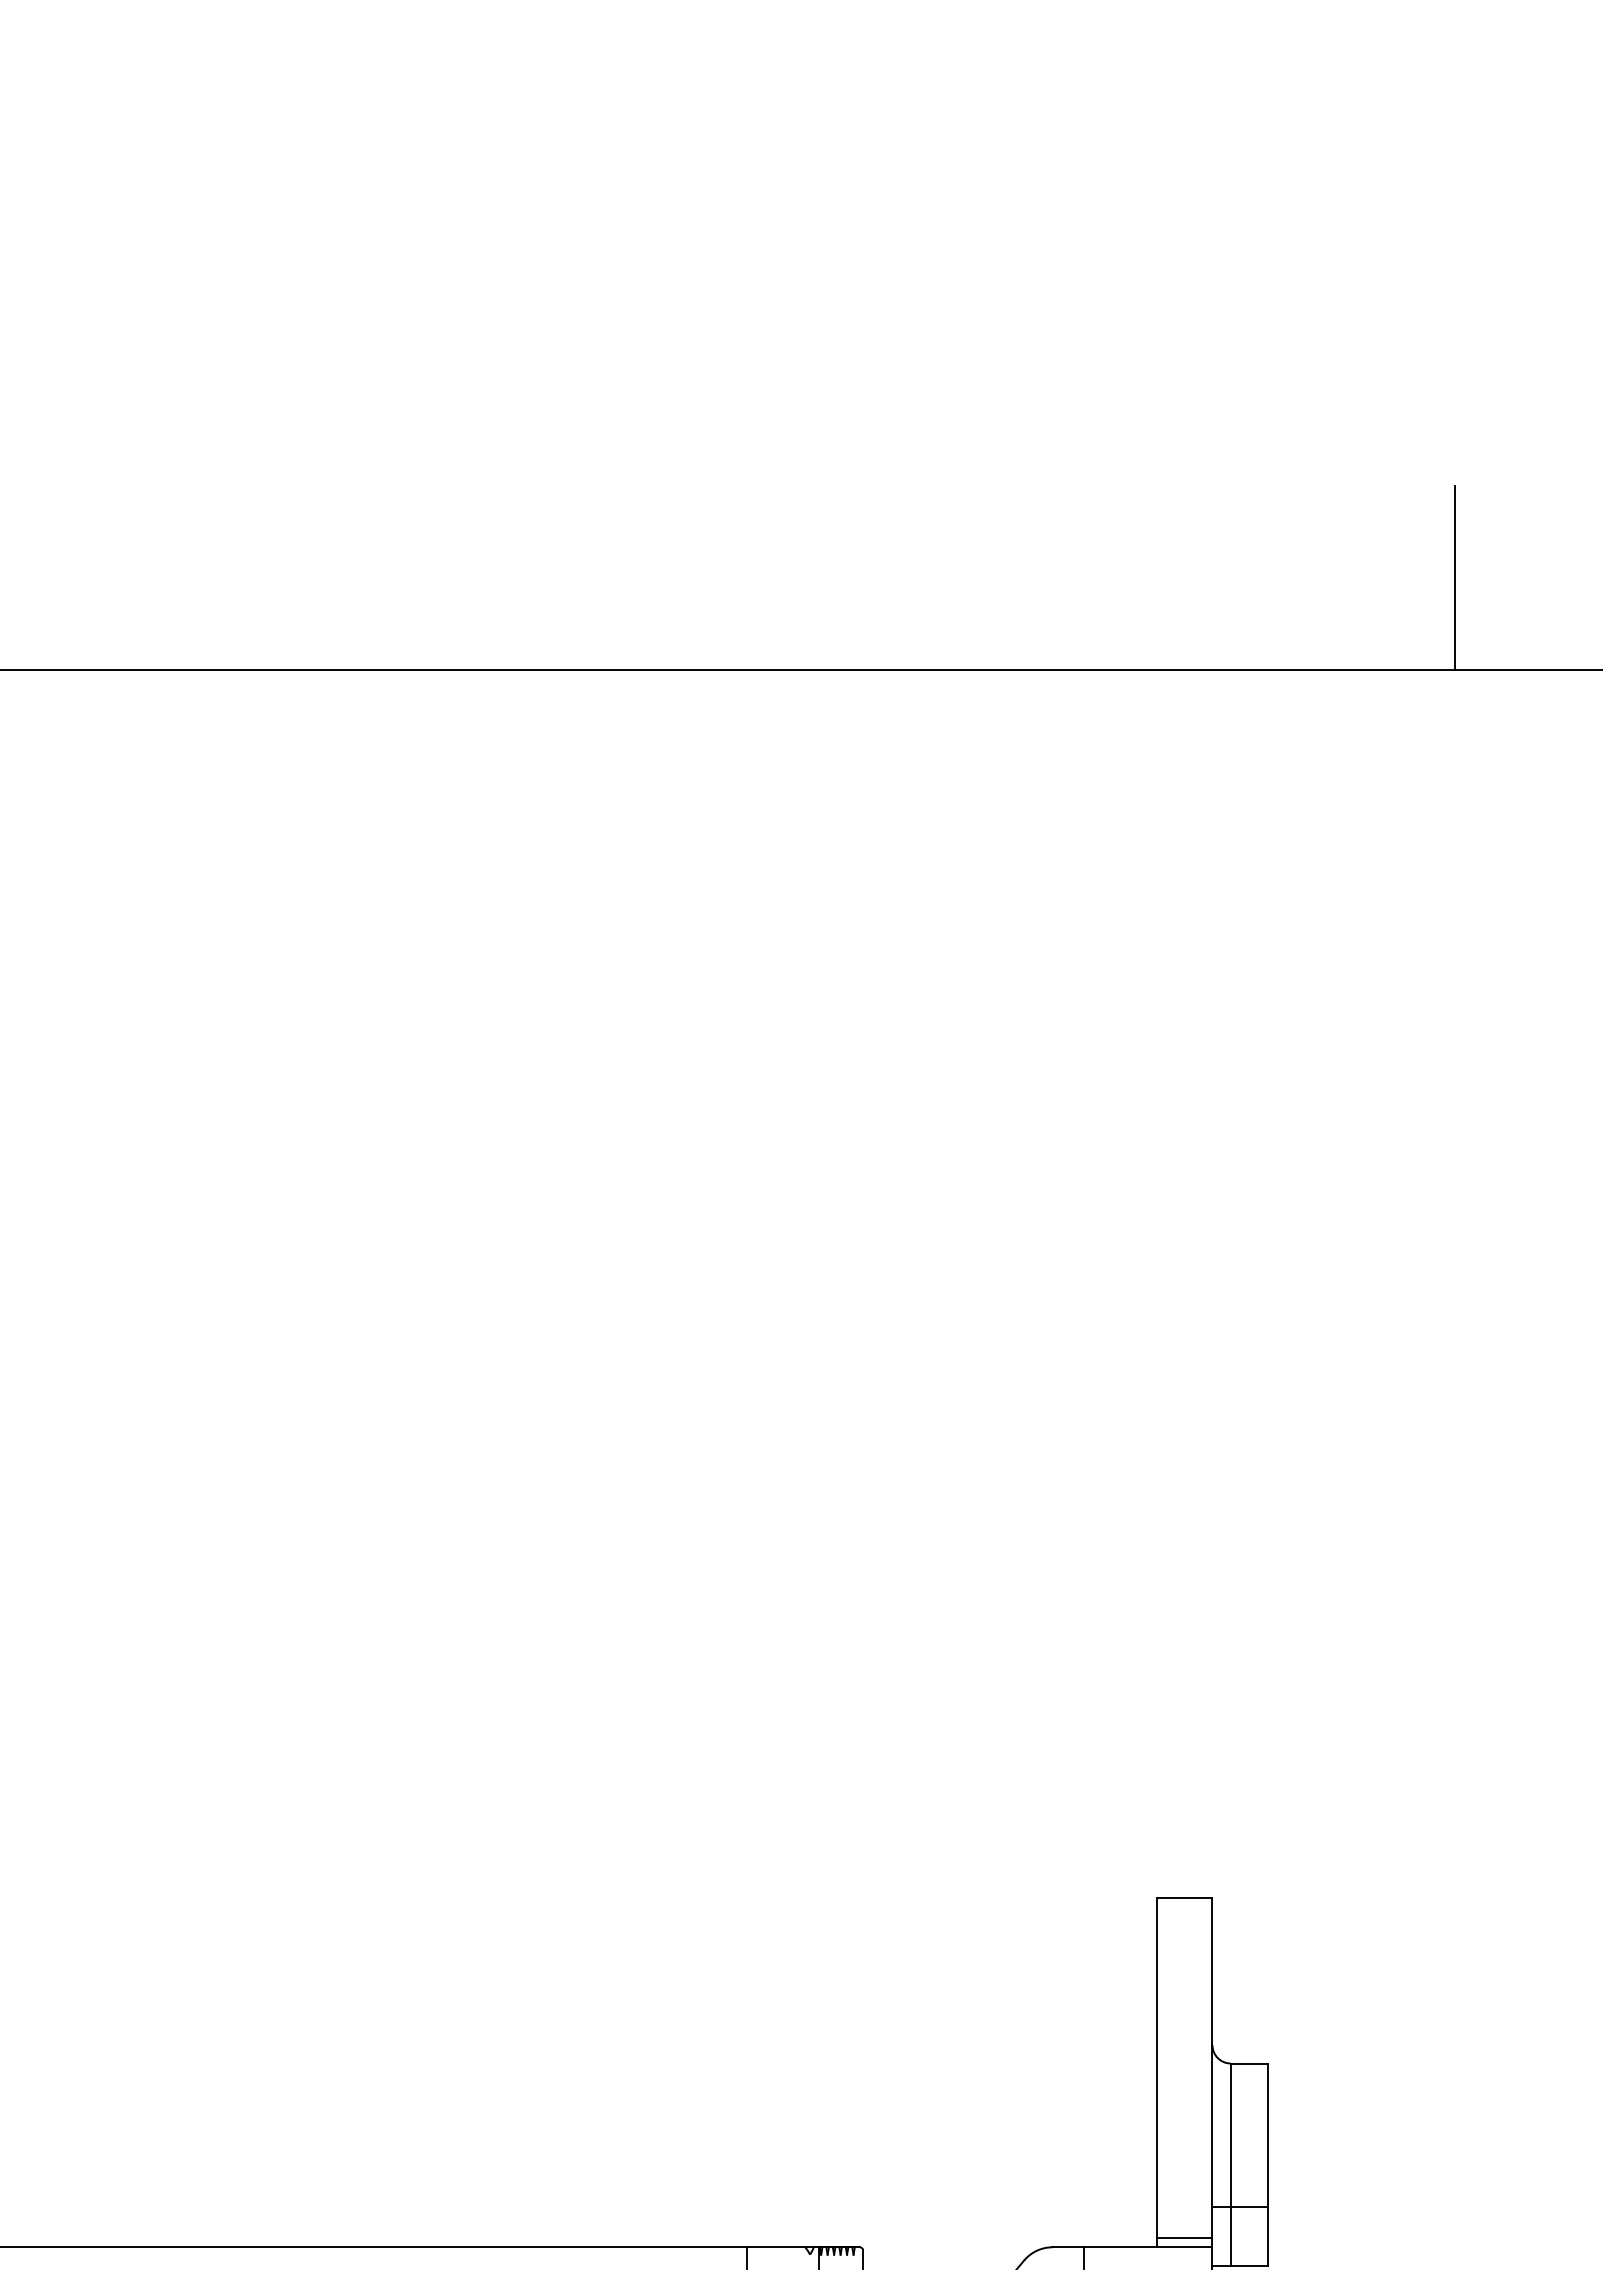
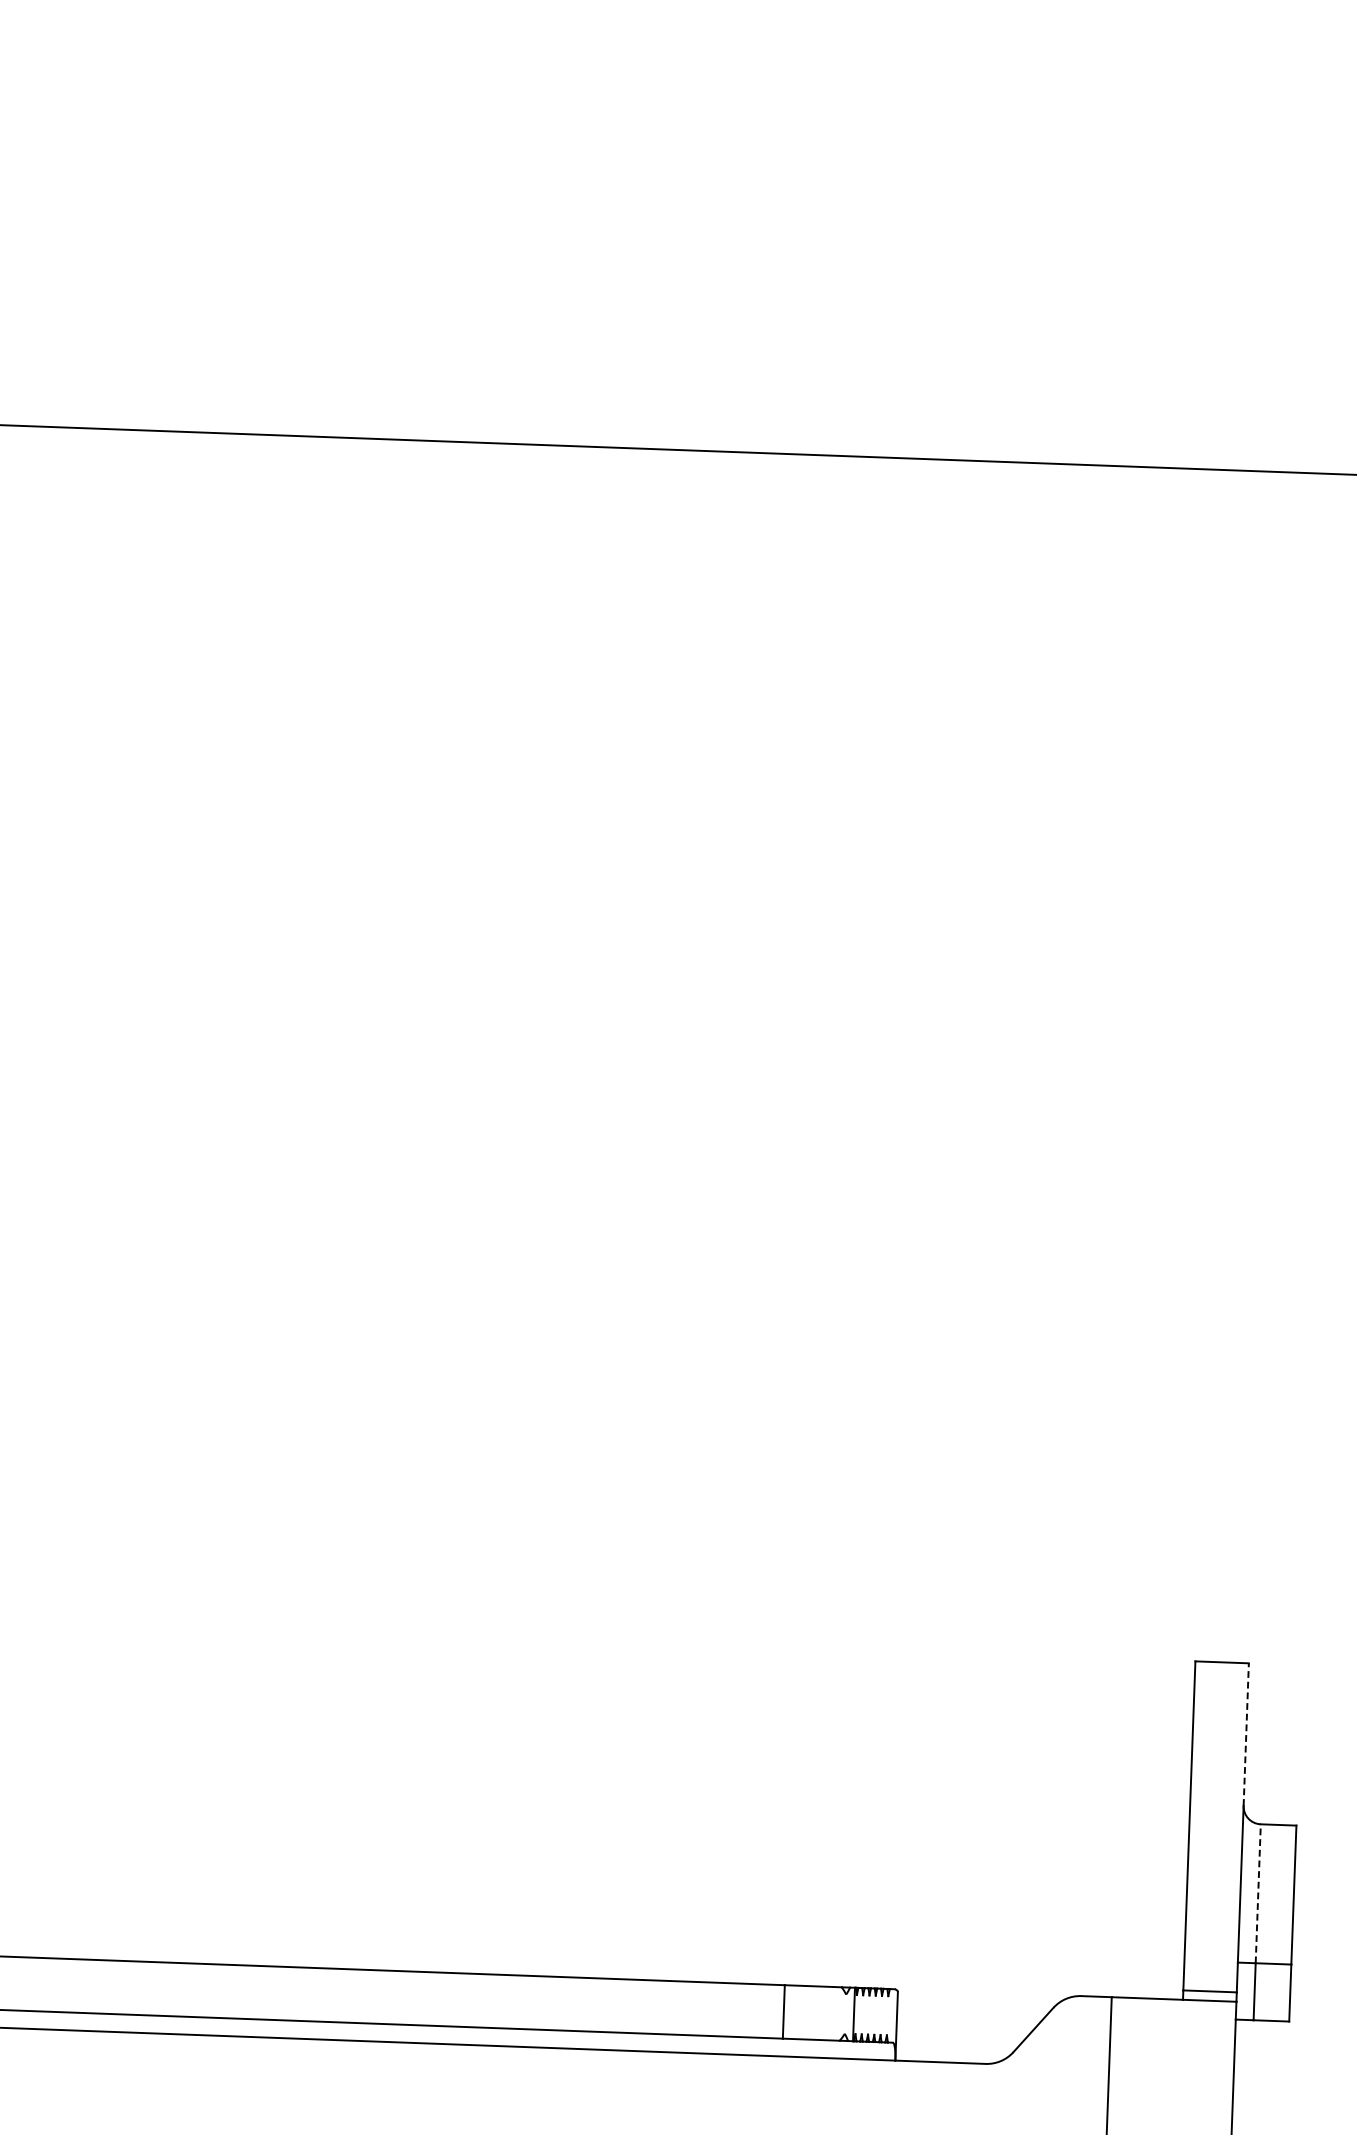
line: (1212, 1971) -> (1246, 1734), solid -> dashed
line: (1230, 2135) -> (1257, 1894), solid -> dashed

